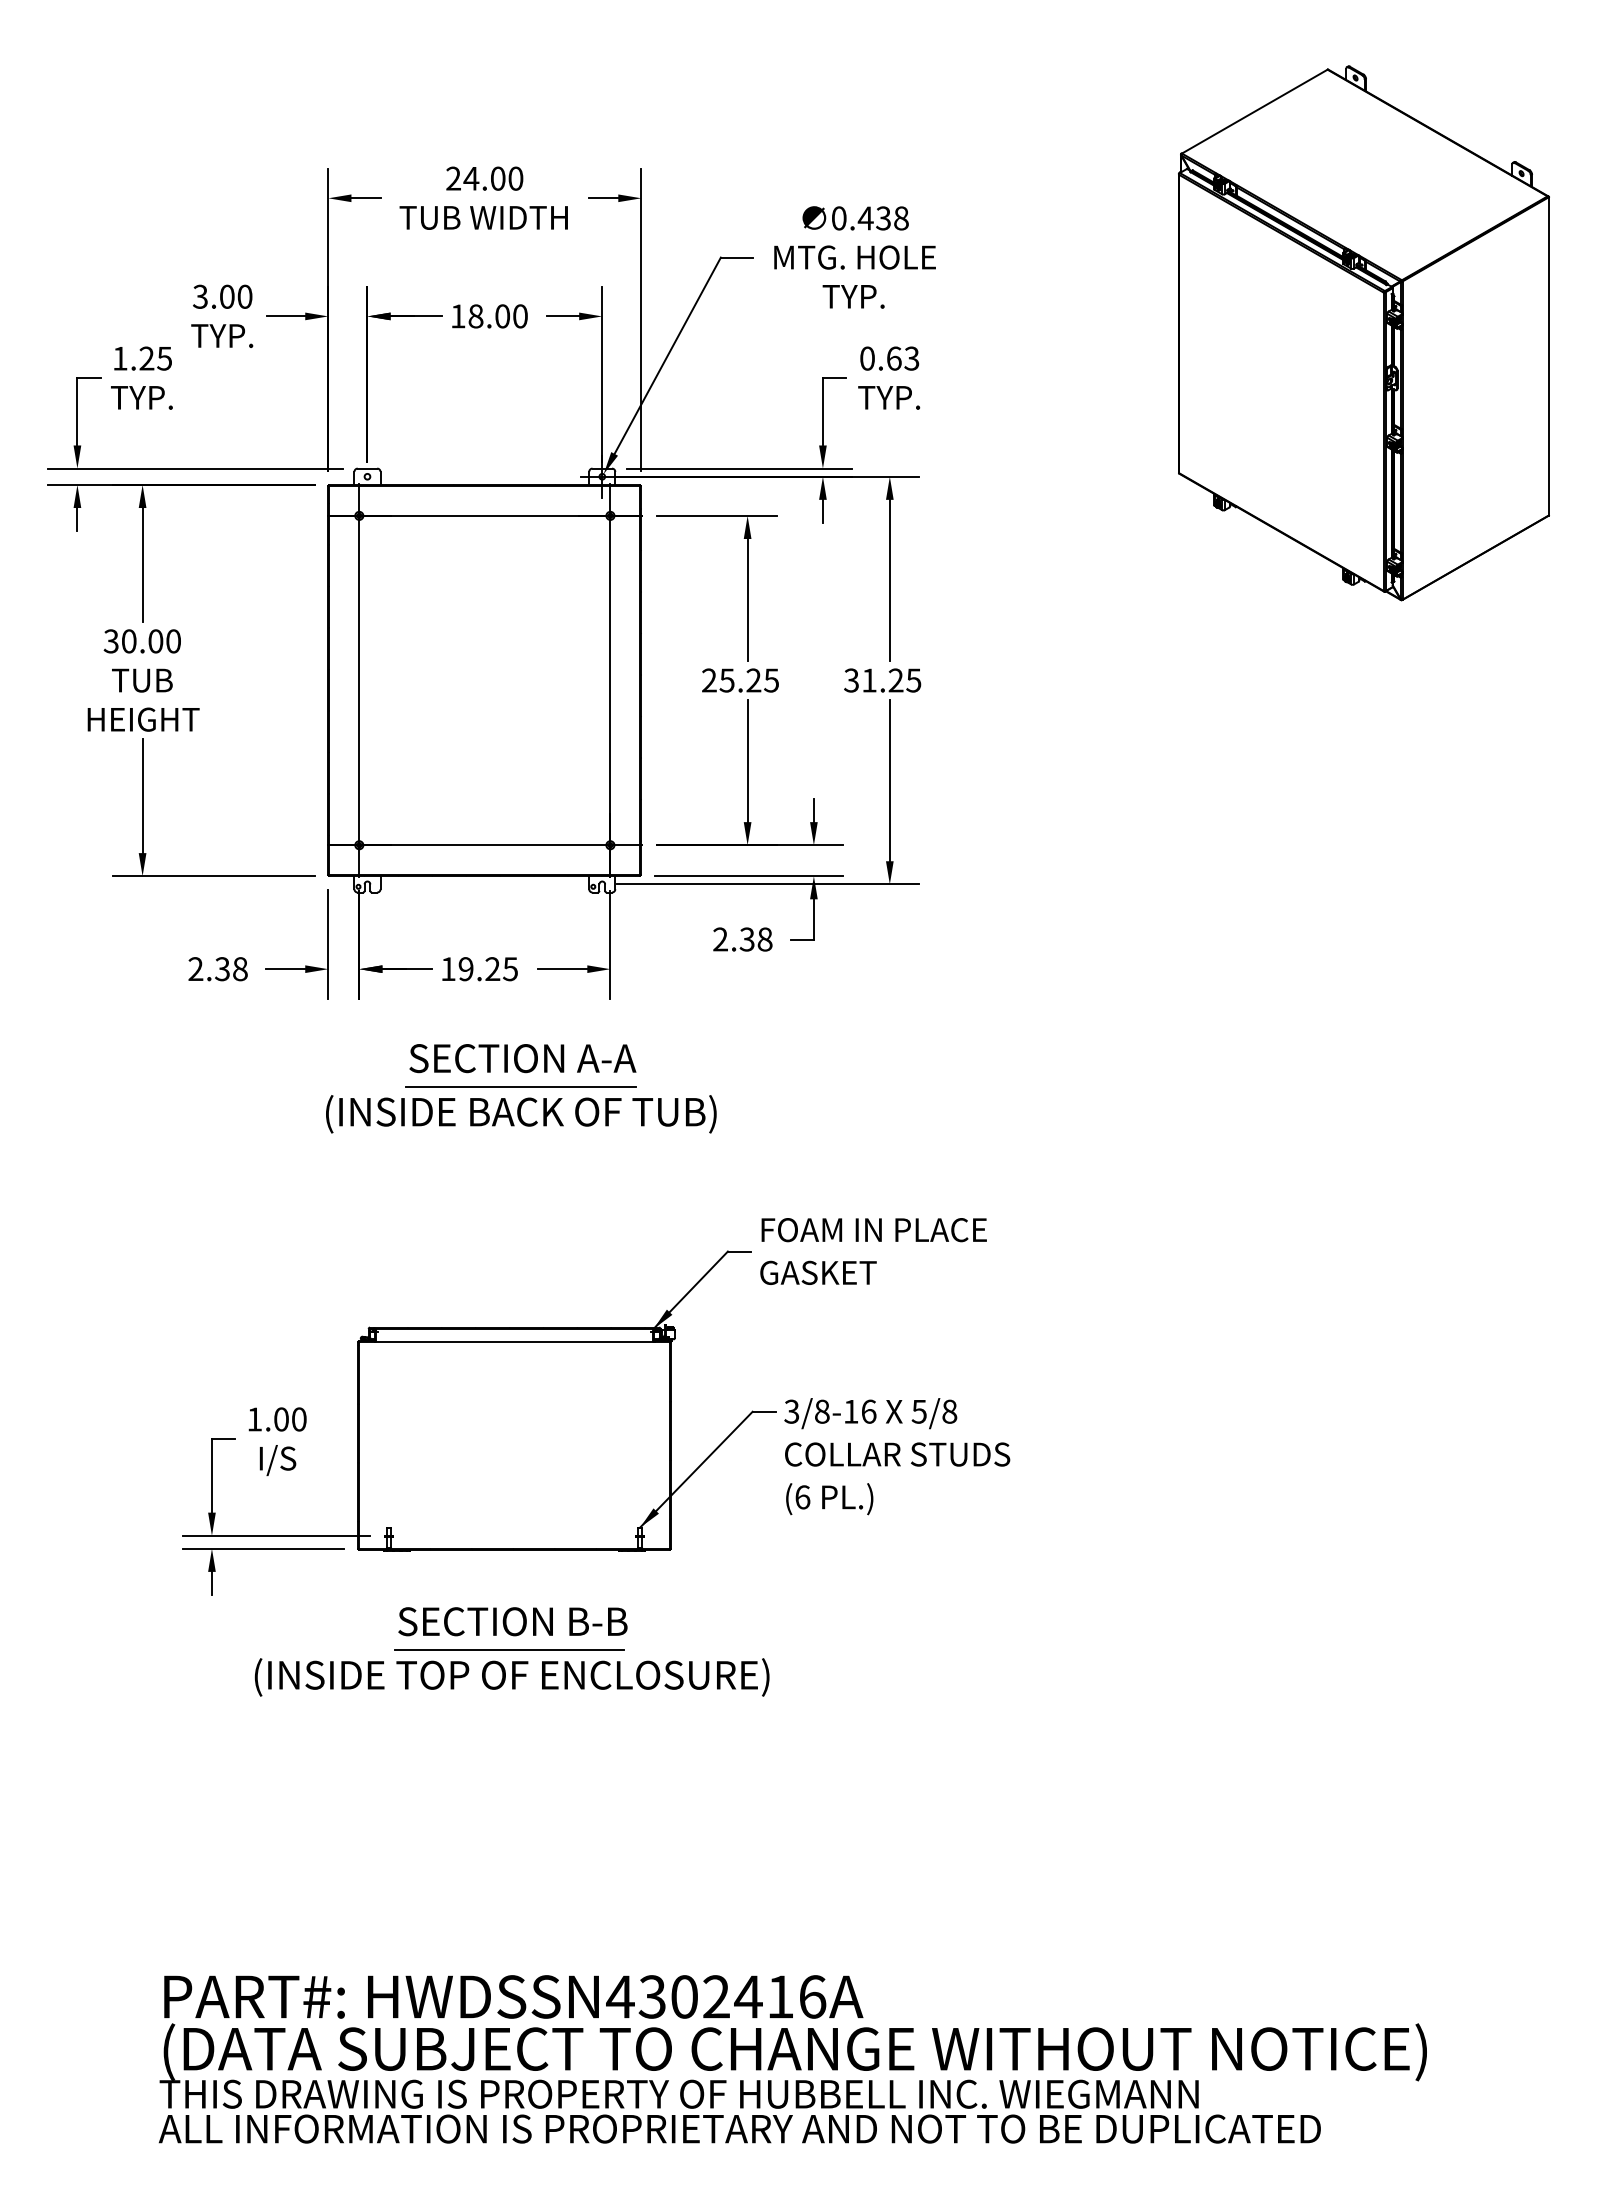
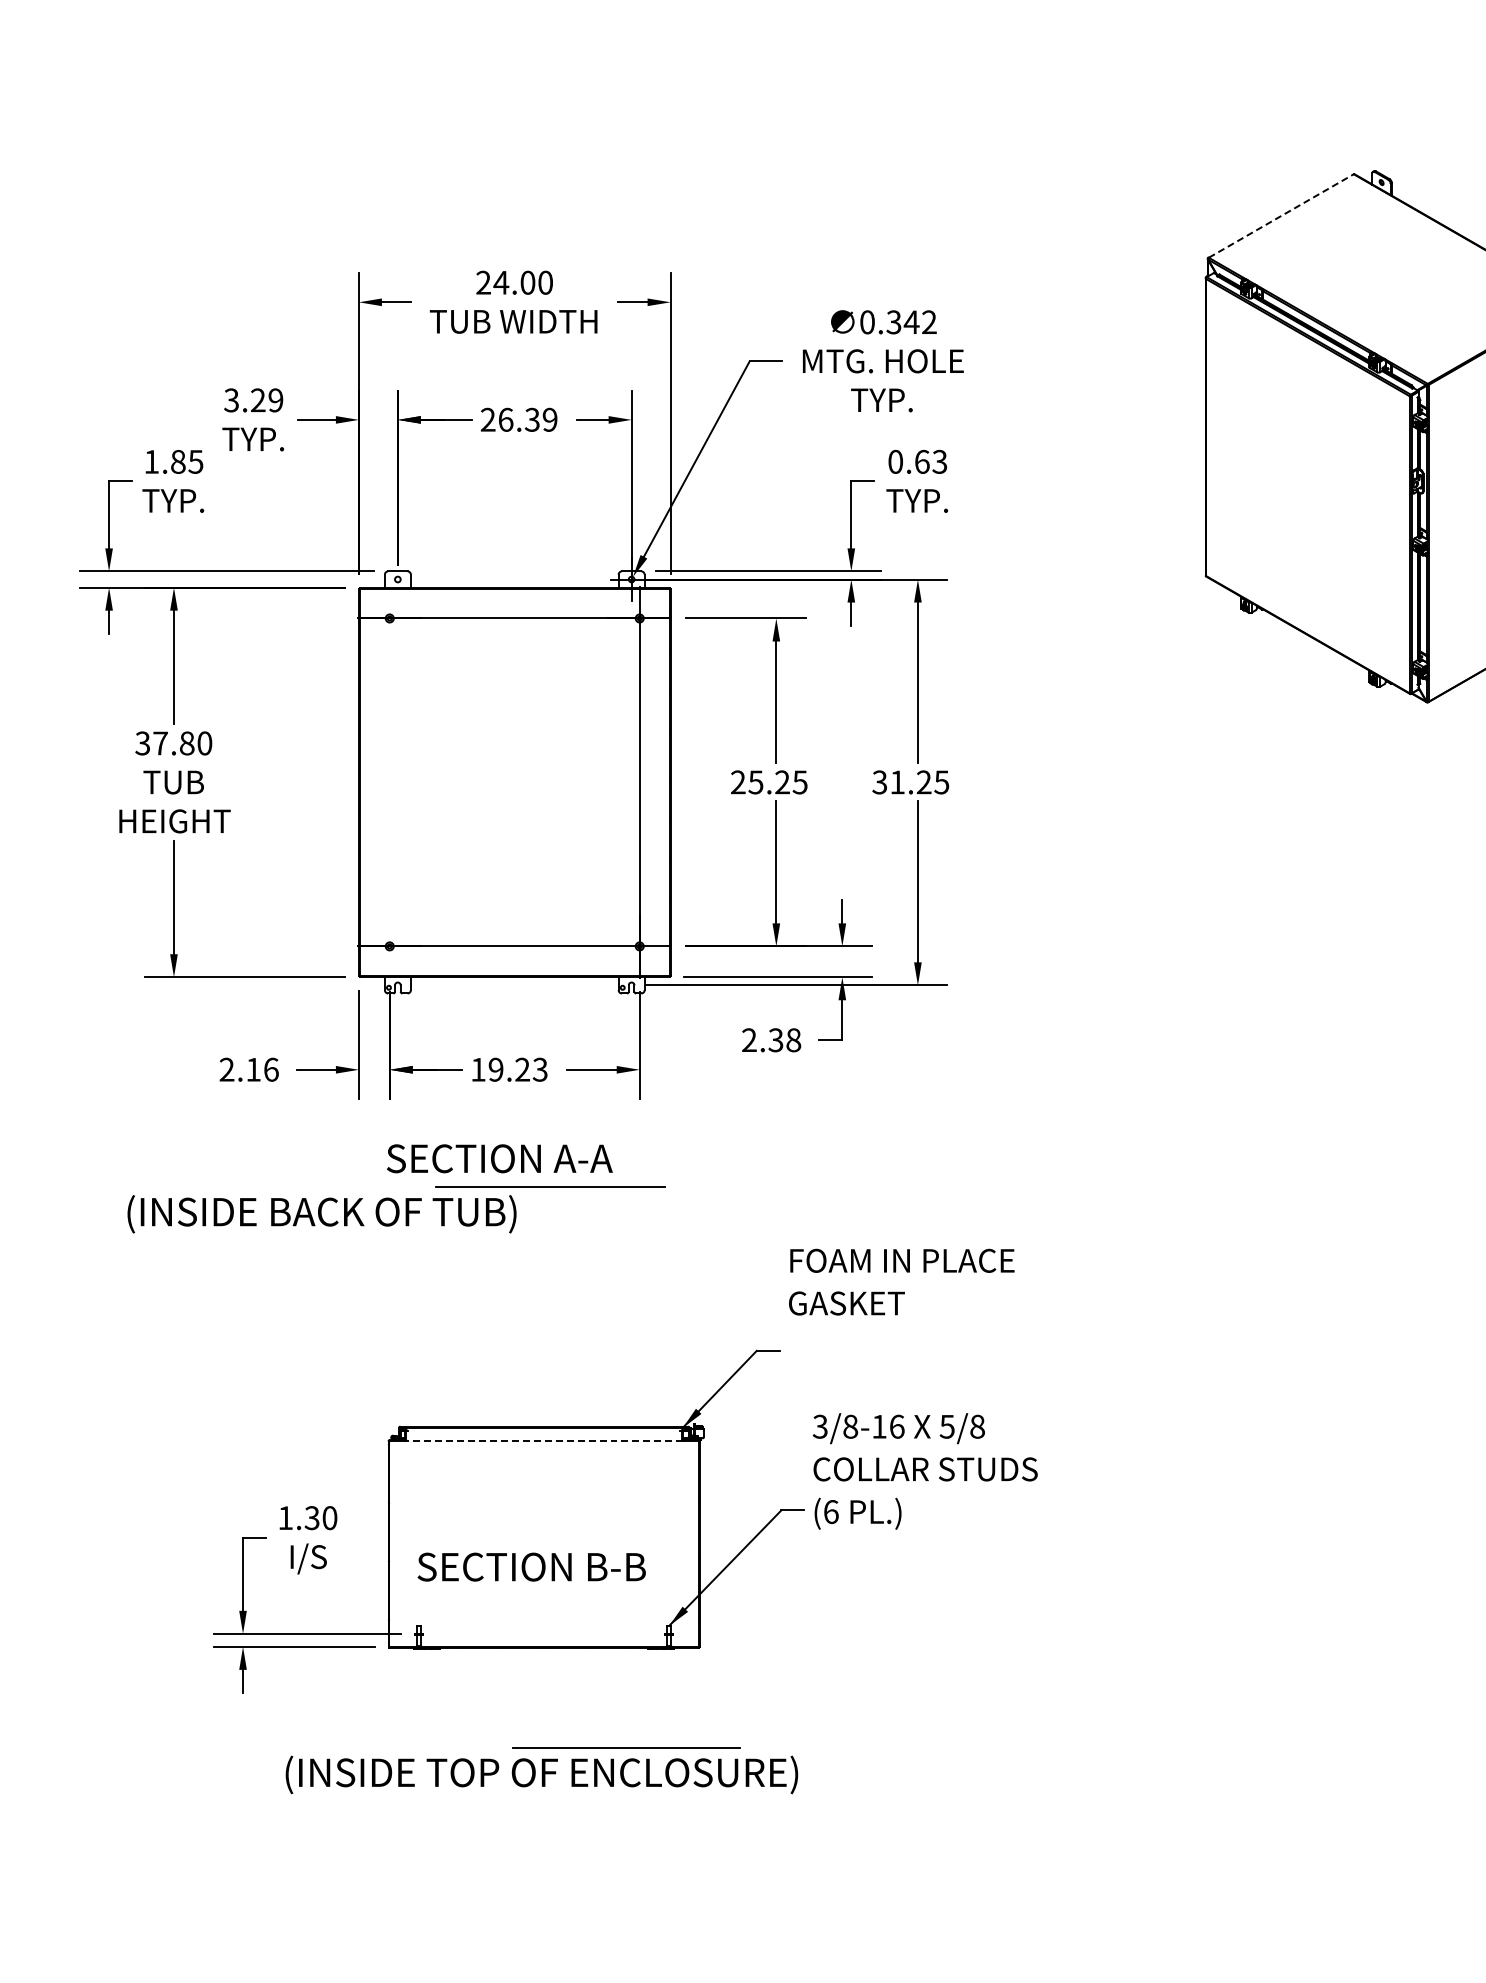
line: (1255, 111) -> (1281, 215), solid -> dashed
text: (882, 218) -> (910, 322), 0.438 -> 0.342
text: (235, 296) -> (266, 400), 3.00 -> 3.29
text: (488, 316) -> (518, 419), 18.00 -> 26.39
text: (146, 358) -> (177, 461), 1.25 -> 1.85
text: (142, 641) -> (173, 743), 30.00 -> 37.80
line: (359, 680) -> (389, 782), removed
text: (510, 968) -> (540, 1069), 19.25 -> 19.23
text: (231, 969) -> (262, 1070), 2.38 -> 2.16
text: (522, 1058) -> (499, 1158), moved
text: (521, 1114) -> (322, 1214), moved
text: (873, 1251) -> (901, 1282), moved
line: (514, 1342) -> (544, 1441), solid -> dashed
text: (280, 1419) -> (311, 1518), 1.00 -> 1.30
text: (897, 1456) -> (925, 1471), moved
text: (512, 1621) -> (531, 1566), moved
line: (509, 1649) -> (626, 1747), moved

